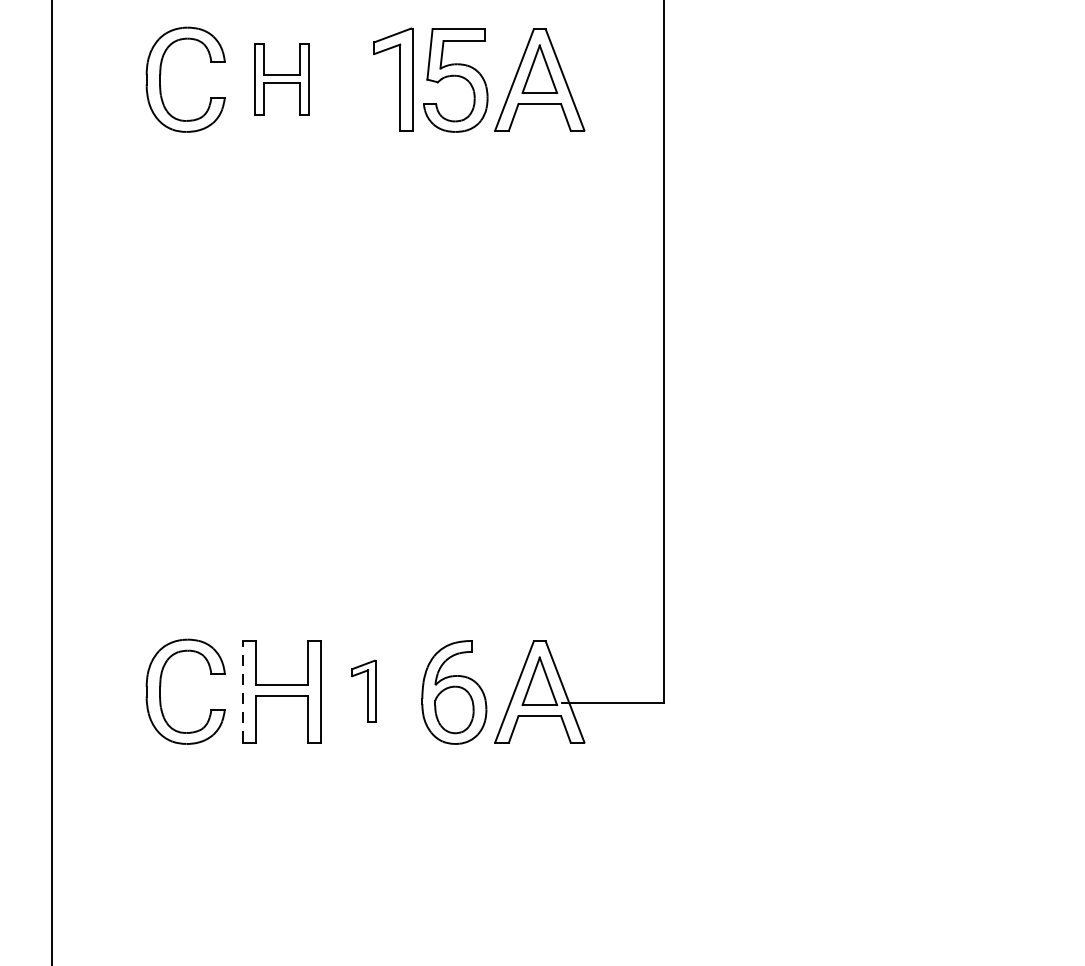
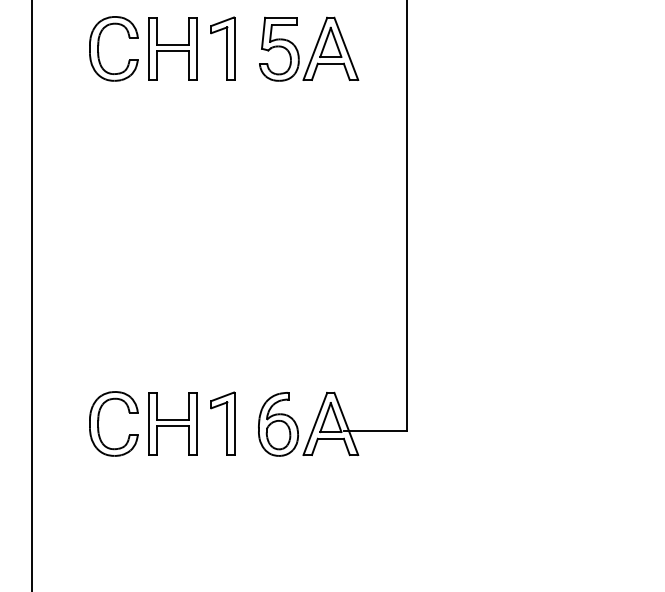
part: (281, 79) -> (172, 48), size x1.43
part: (392, 79) -> (222, 48), moved
line: (243, 691) -> (149, 423), dashed -> solid
part: (363, 691) -> (222, 423), size x1.67

